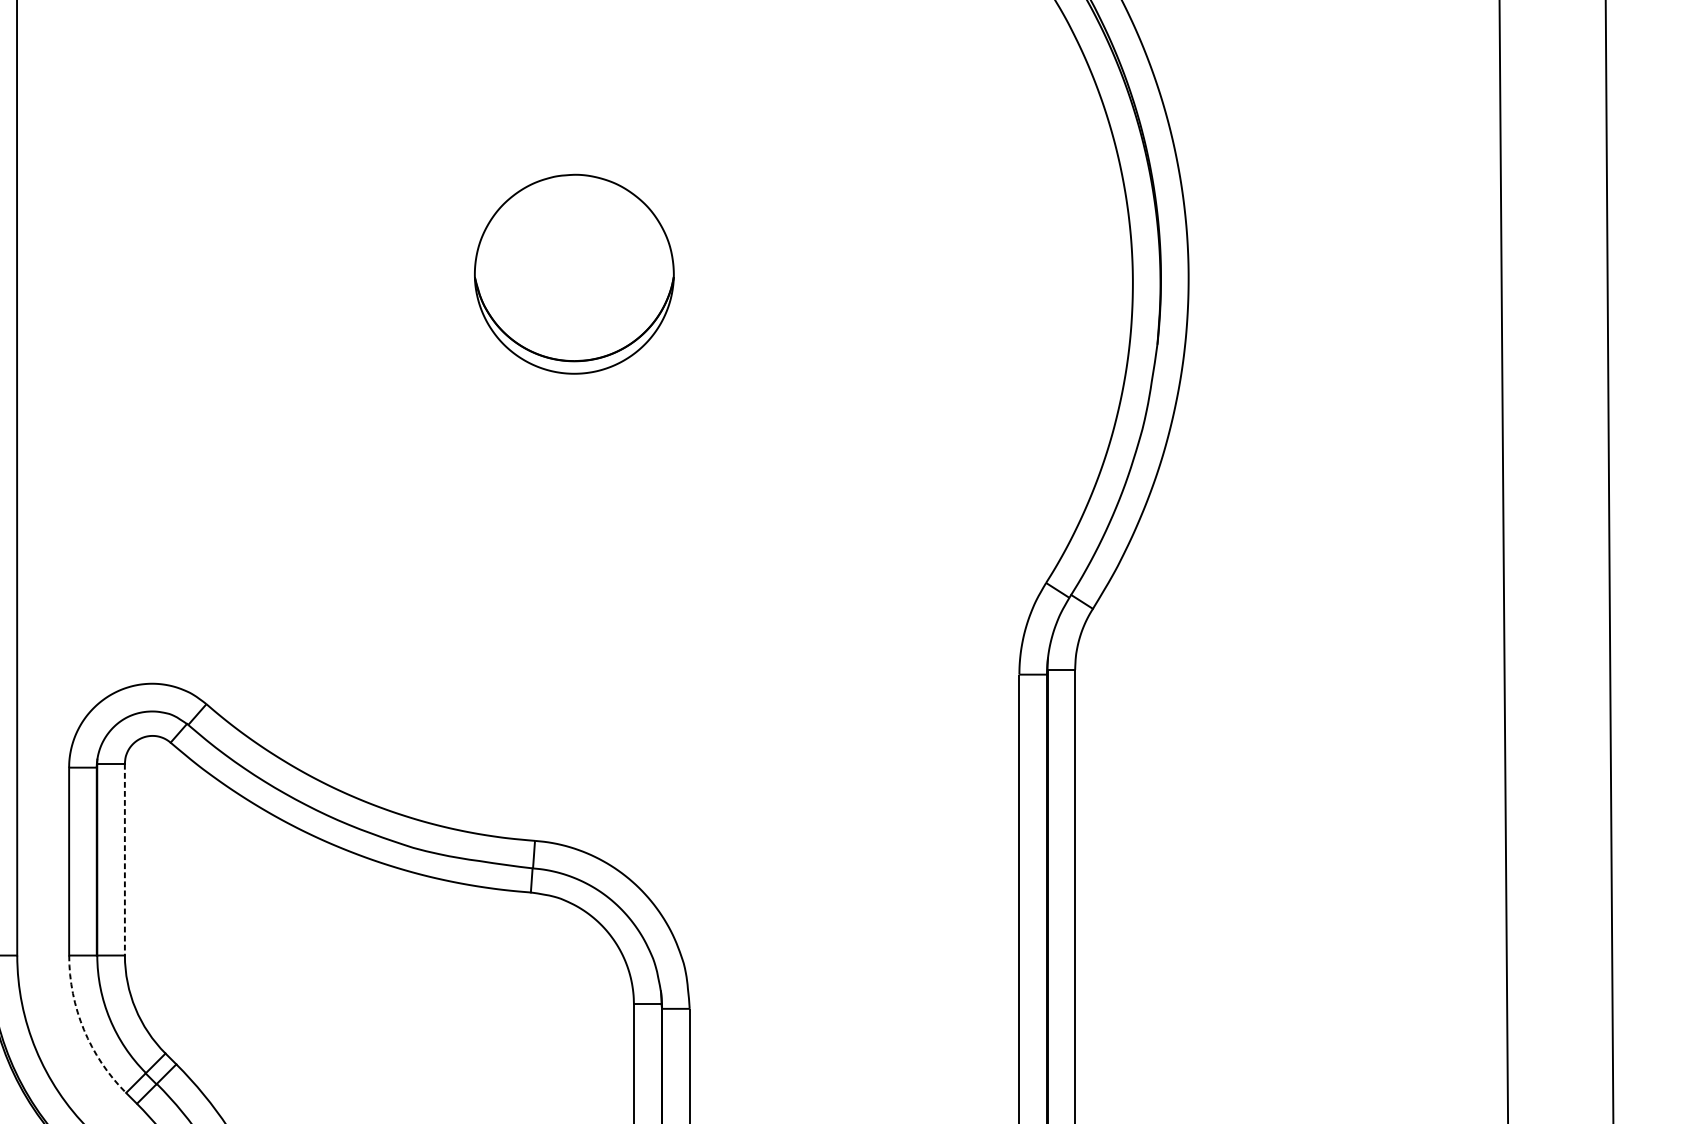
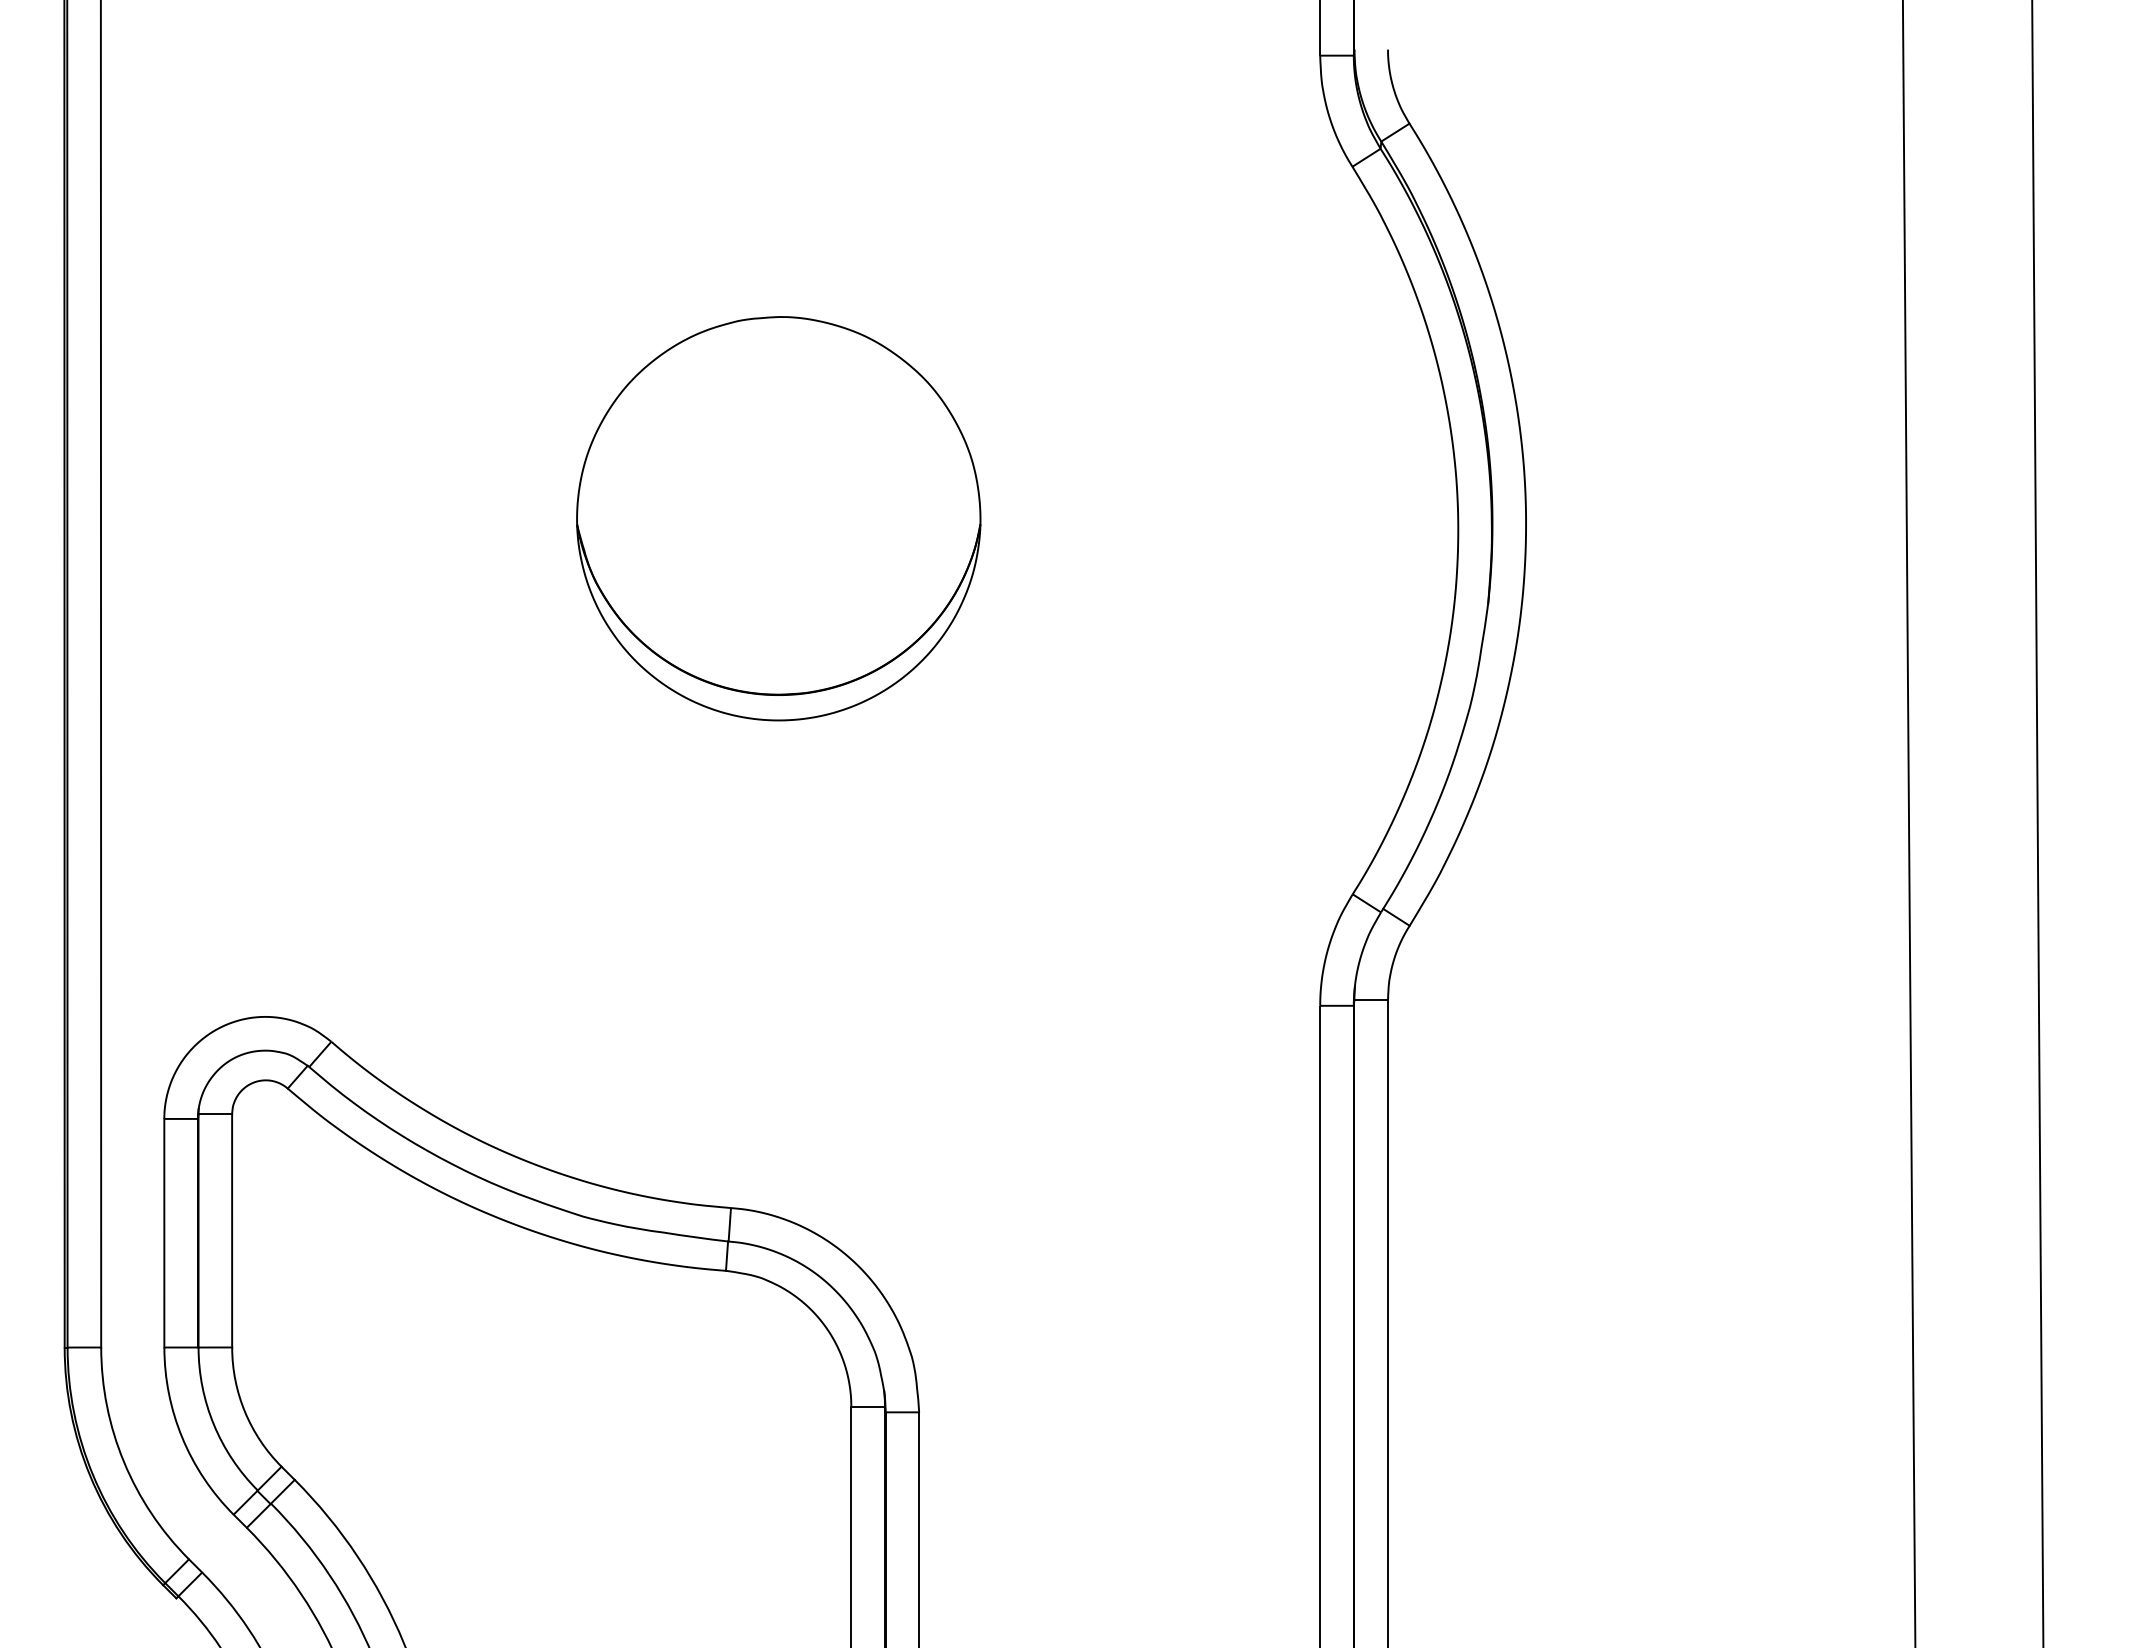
part: (574, 274) -> (778, 518), size x1.67
line: (125, 859) -> (232, 1230), dashed -> solid
arc: (84, 1029) -> (182, 1437), dashed -> solid

